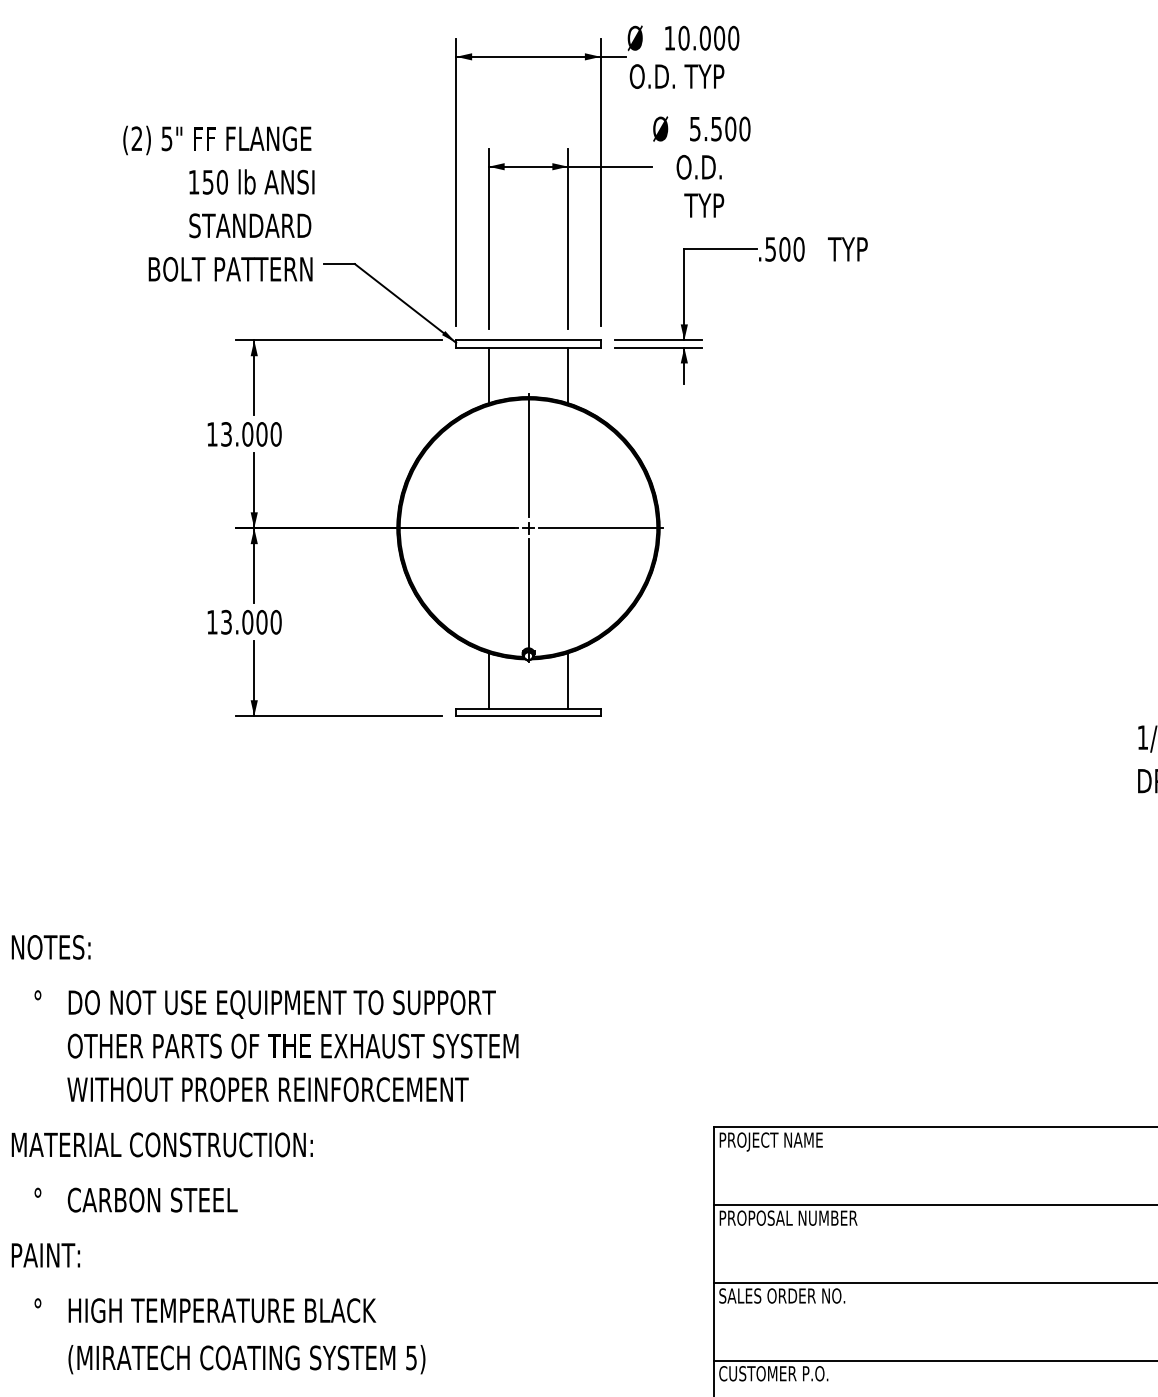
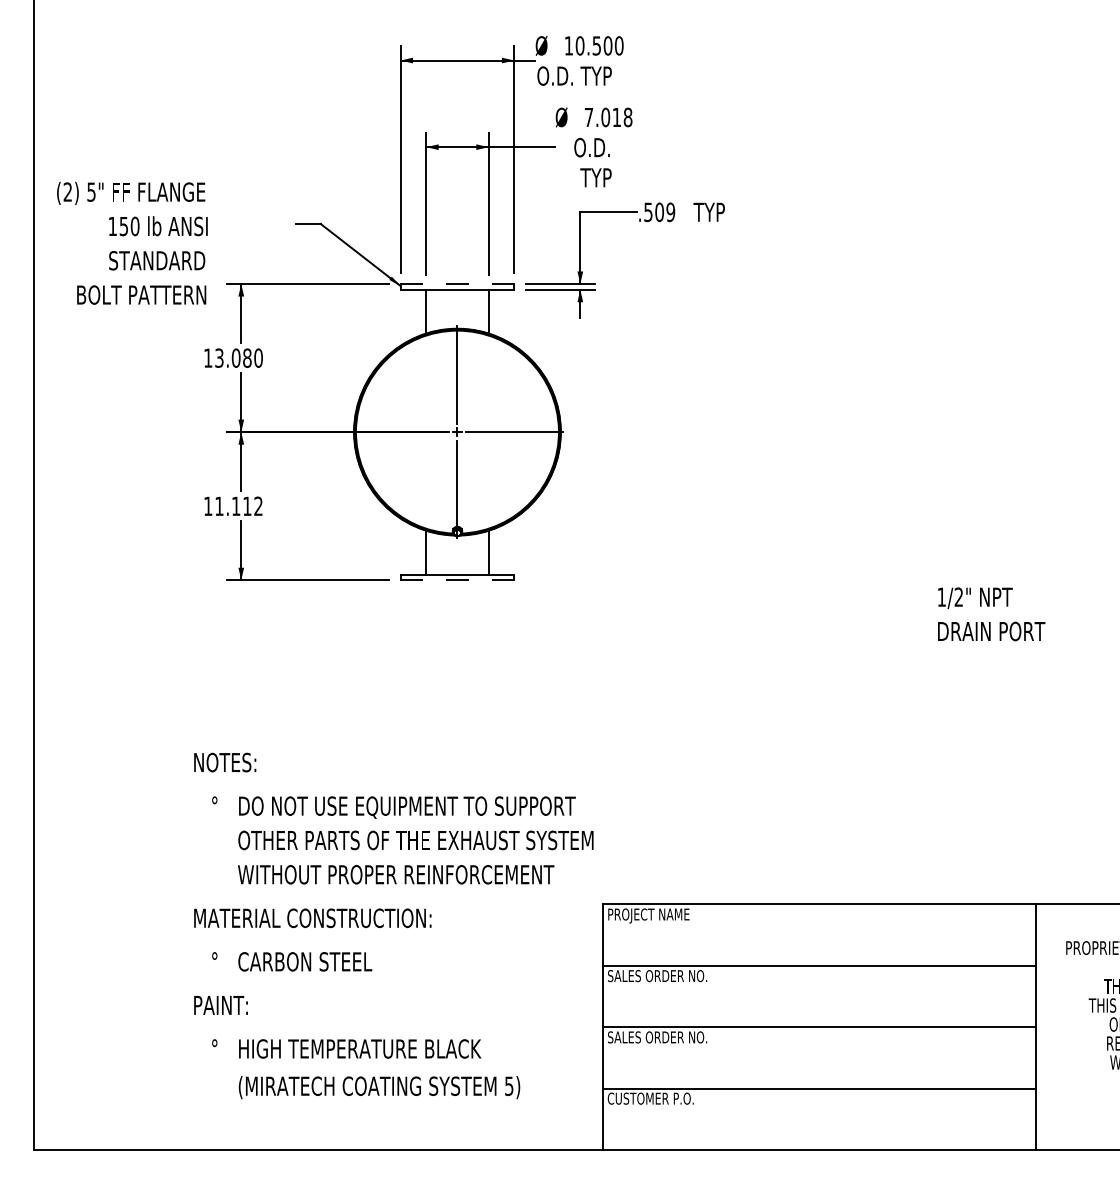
text: (704, 37) -> (596, 45), 10.000 -> 10.500
text: (720, 129) -> (608, 117), 5.500 -> 7.018
text: (219, 203) -> (132, 243), moved
text: (798, 249) -> (670, 212), .500 -> .509
line: (528, 340) -> (457, 284), solid -> dashed
text: (262, 433) -> (247, 357), 13.000 -> 13.080
text: (250, 622) -> (238, 506), 13.000 -> 11.112
line: (528, 716) -> (457, 580), solid -> dashed
text: (264, 1154) -> (393, 925), moved
text: (788, 1218) -> (662, 976), PROPOSAL NUMBER -> SALES ORDER NO.

